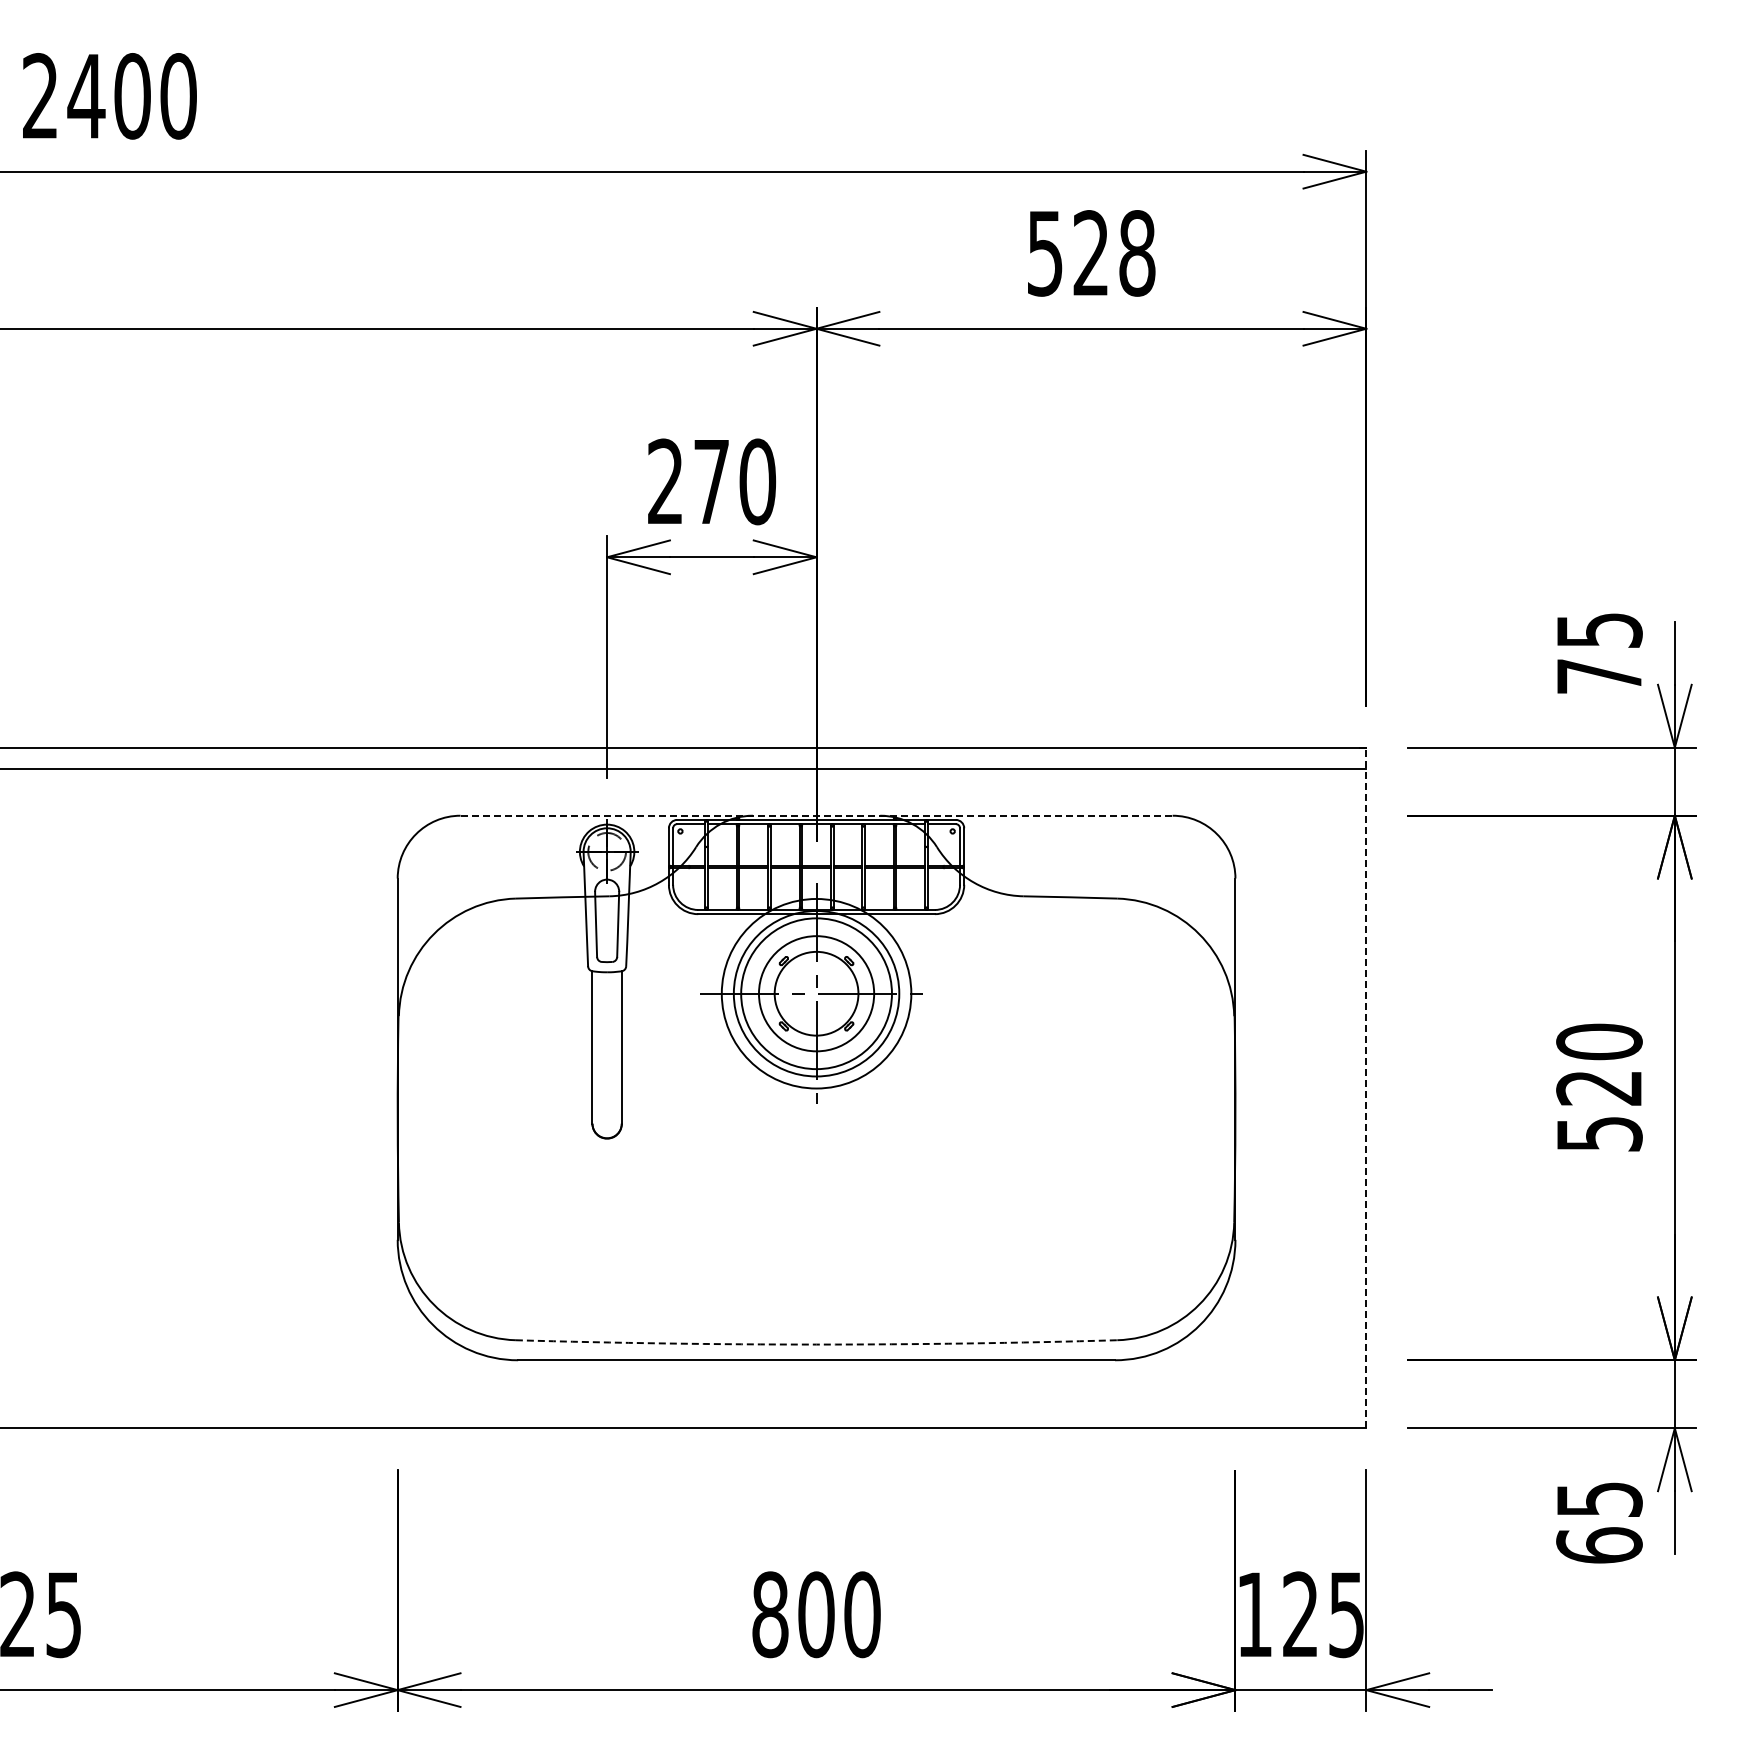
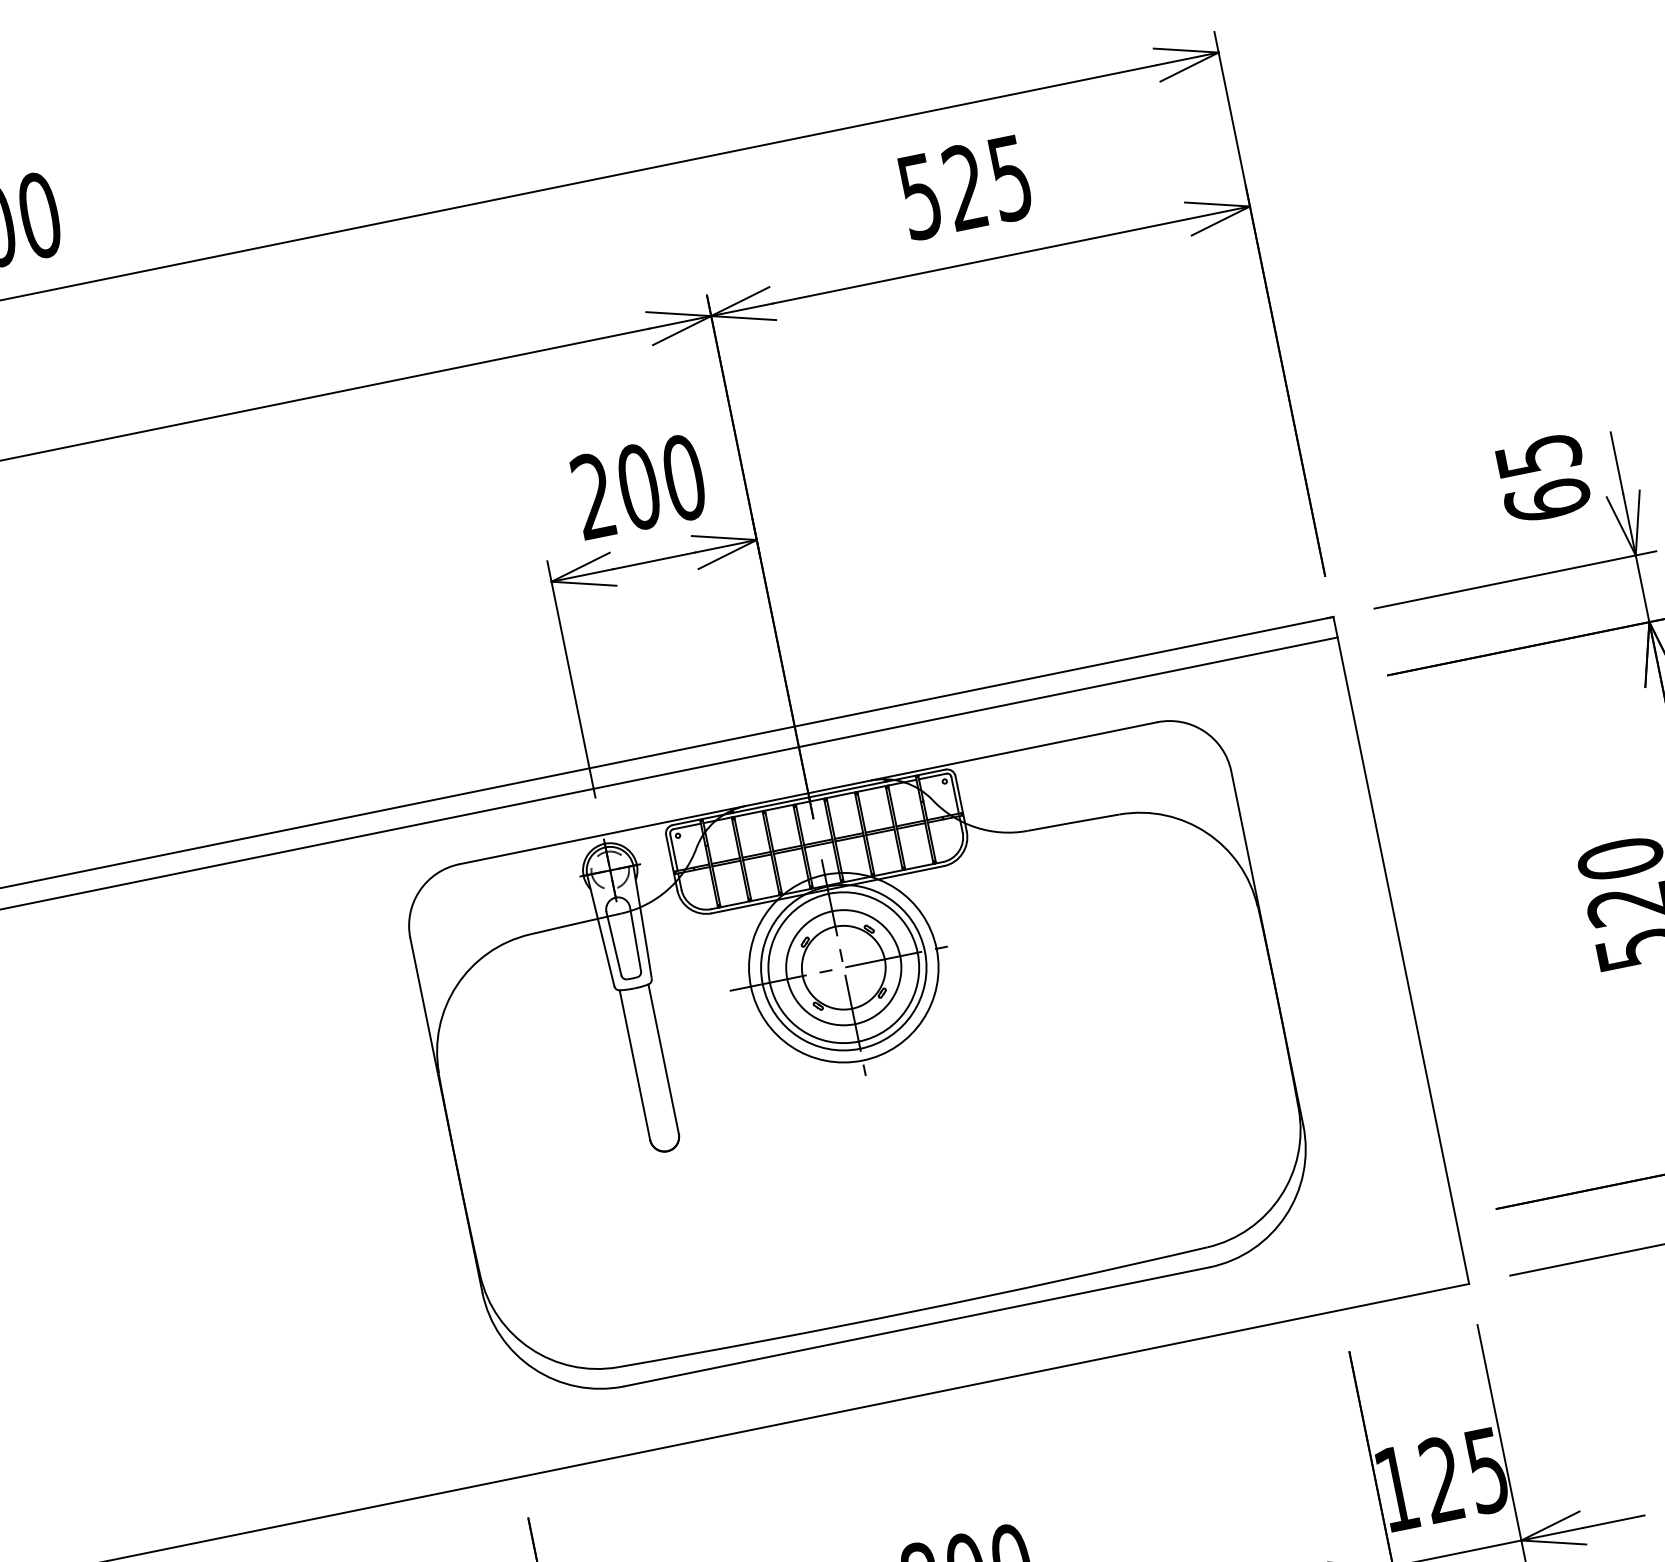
text: (1137, 253) -> (1010, 178), 528 -> 525
text: (711, 481) -> (638, 486), 270 -> 200
text: (1599, 676) -> (1547, 500), 75 -> 65
line: (817, 815) -> (809, 792), dashed -> solid
line: (1366, 1087) -> (1401, 949), dashed -> solid
arc: (816, 1344) -> (913, 1311), dashed -> solid

